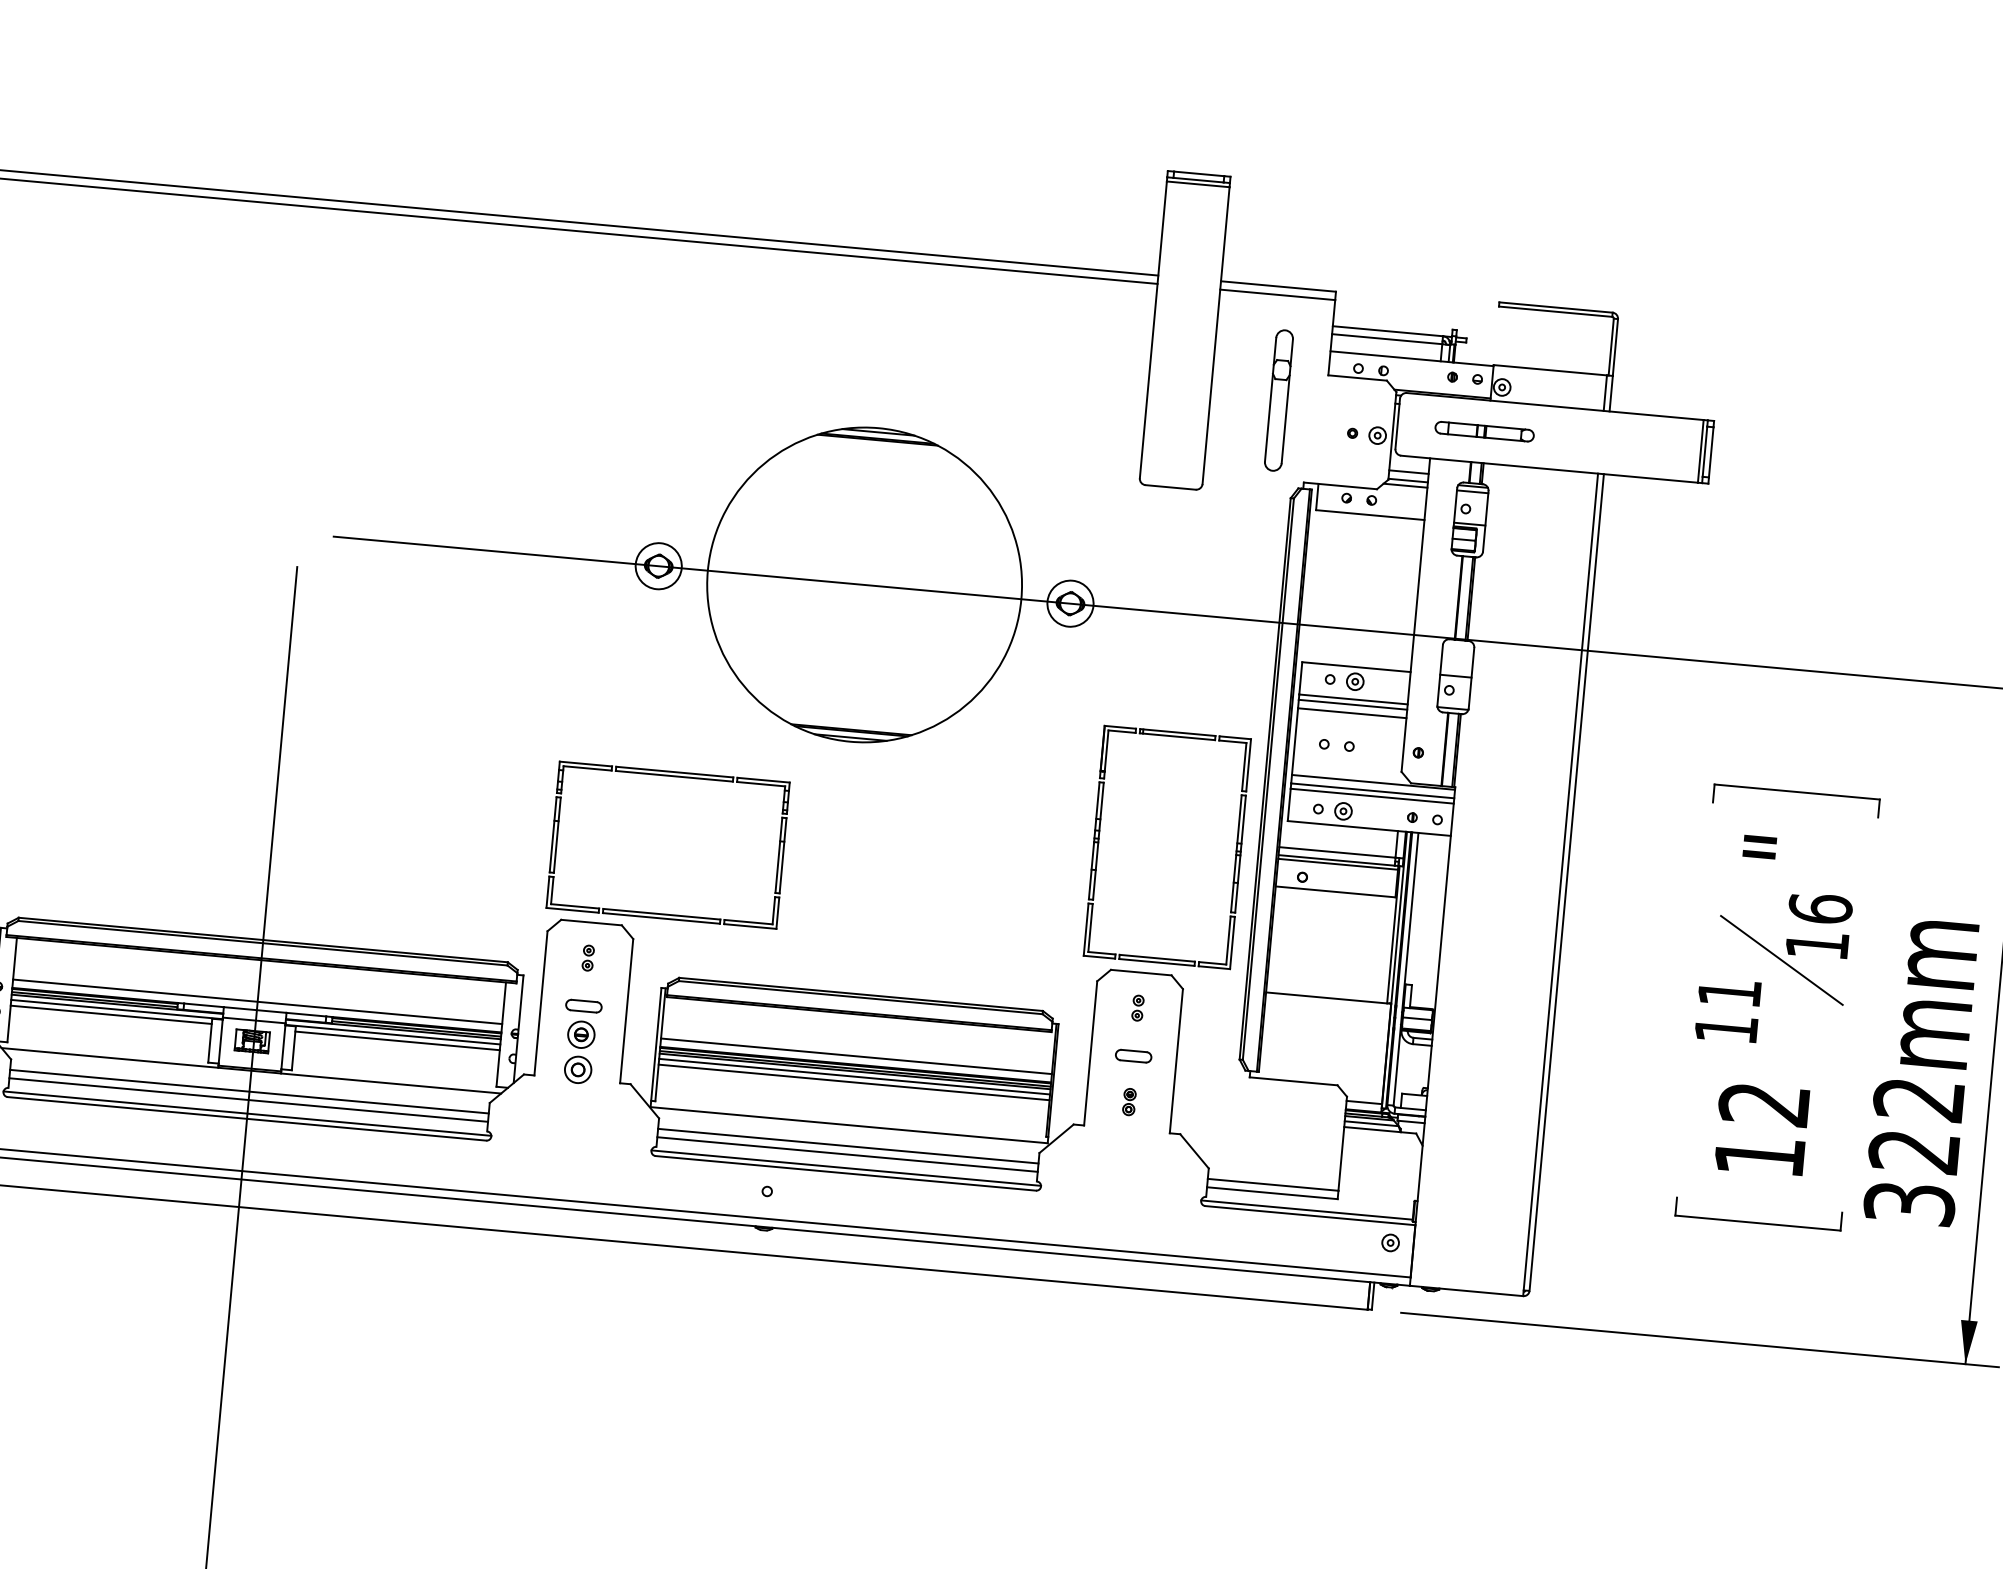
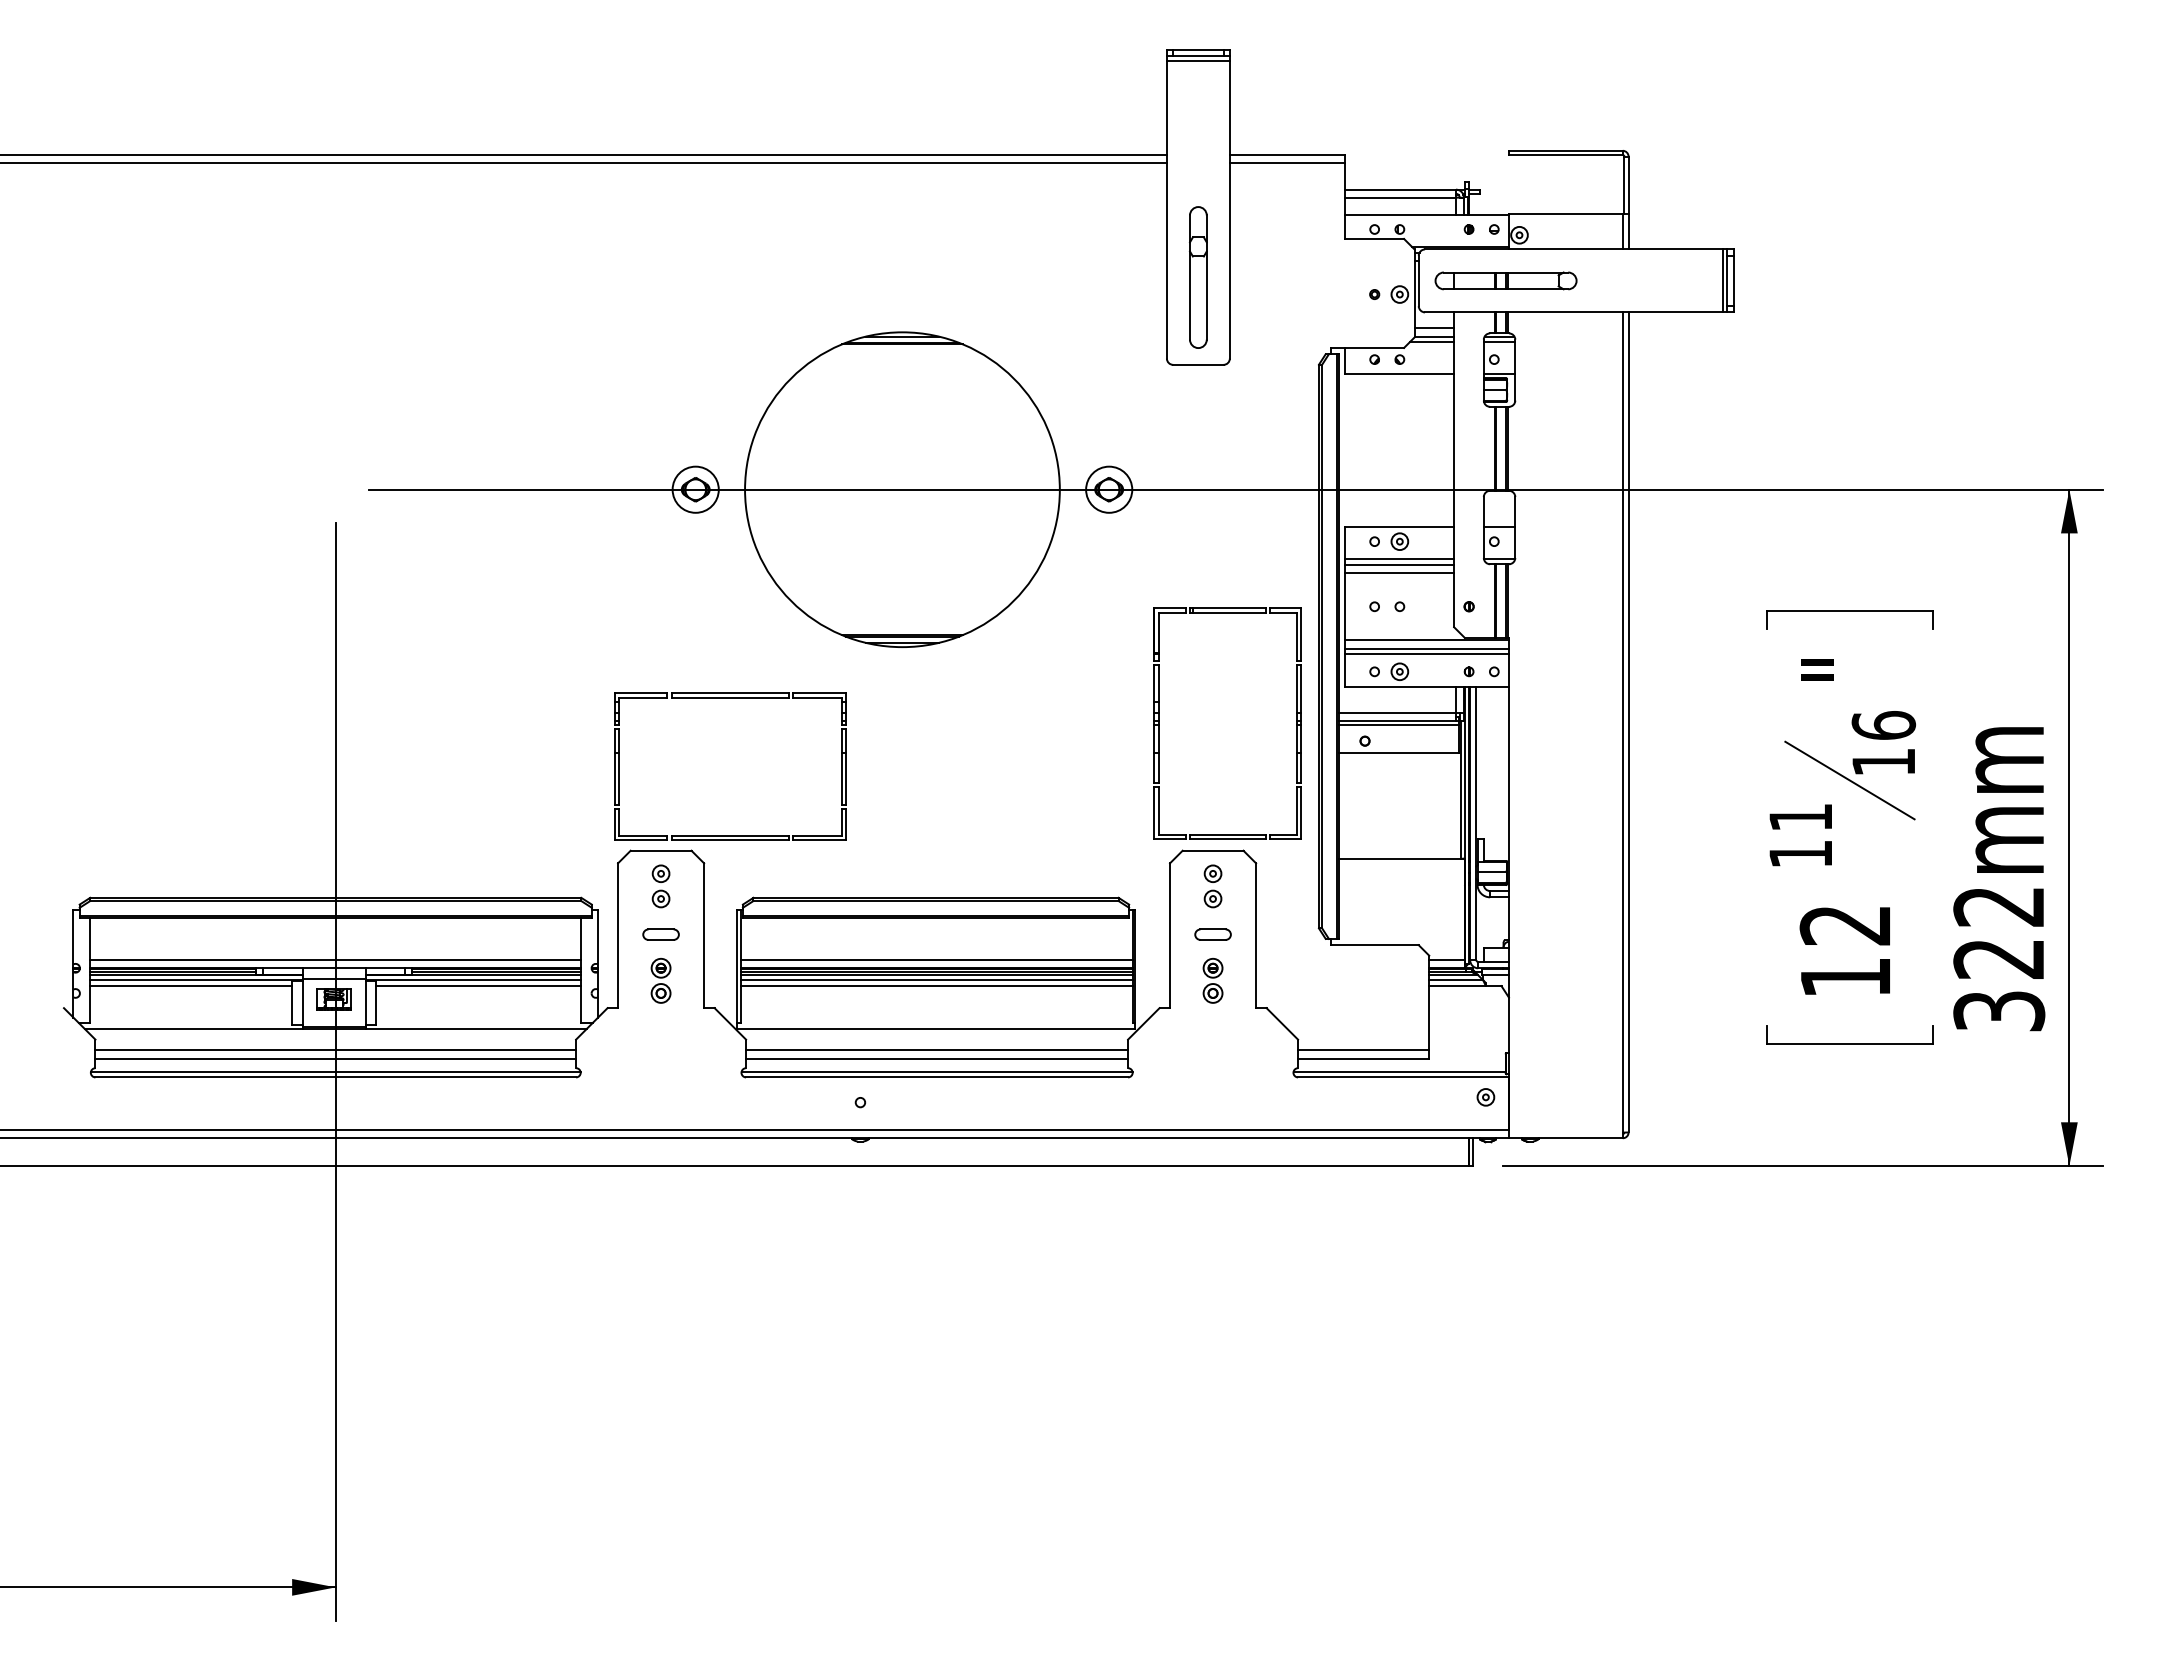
part: (1279, 400) -> (1198, 277), moved
part: (1484, 431) -> (1505, 280), size x1.43
part: (587, 958) -> (660, 886), size x1.67
part: (1137, 1008) -> (1212, 886), size x1.67
part: (579, 1051) -> (660, 980), size x0.71
part: (1128, 1101) -> (1212, 980), size x1.67

